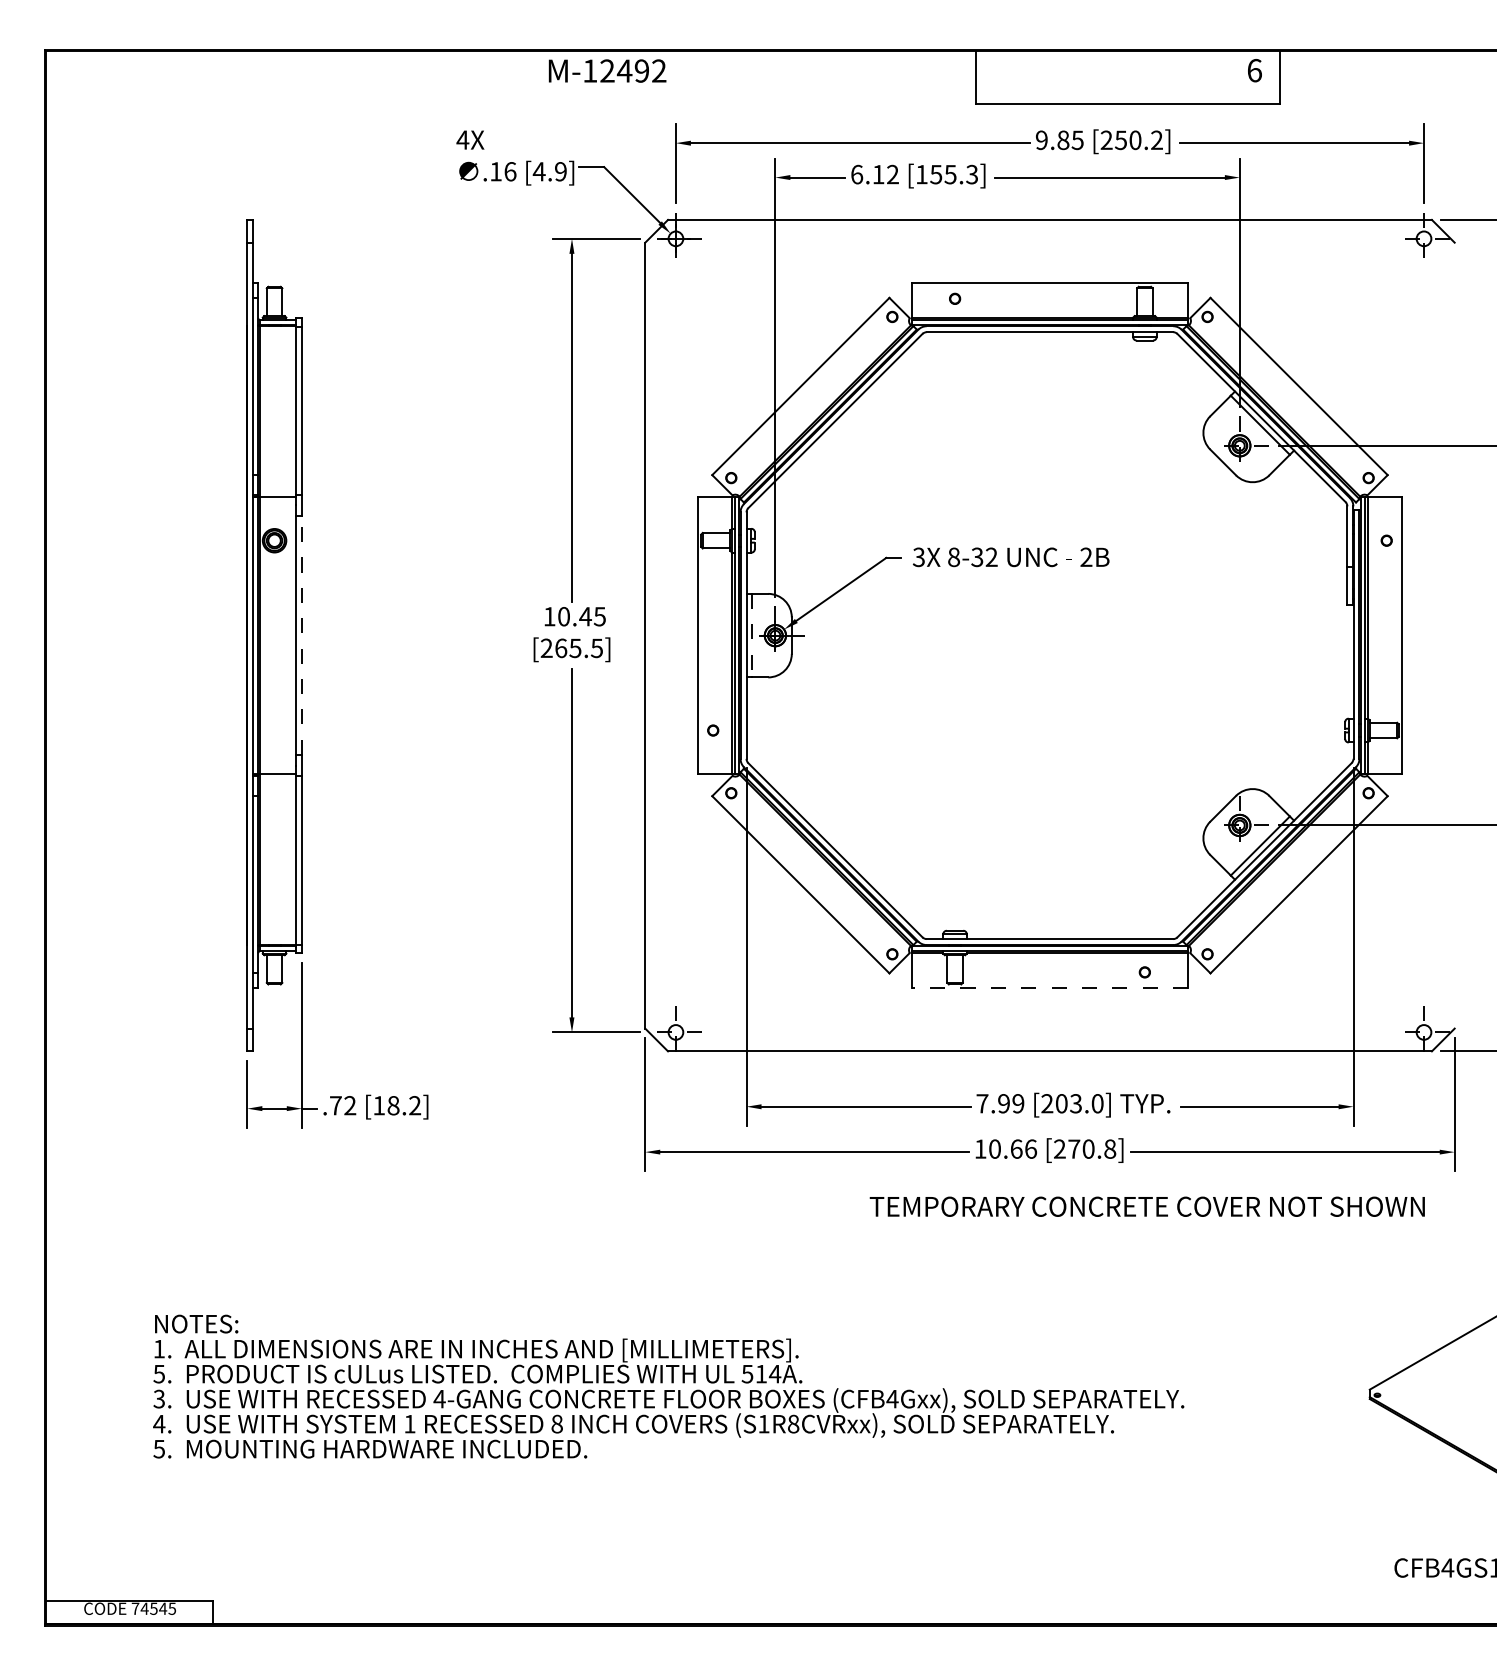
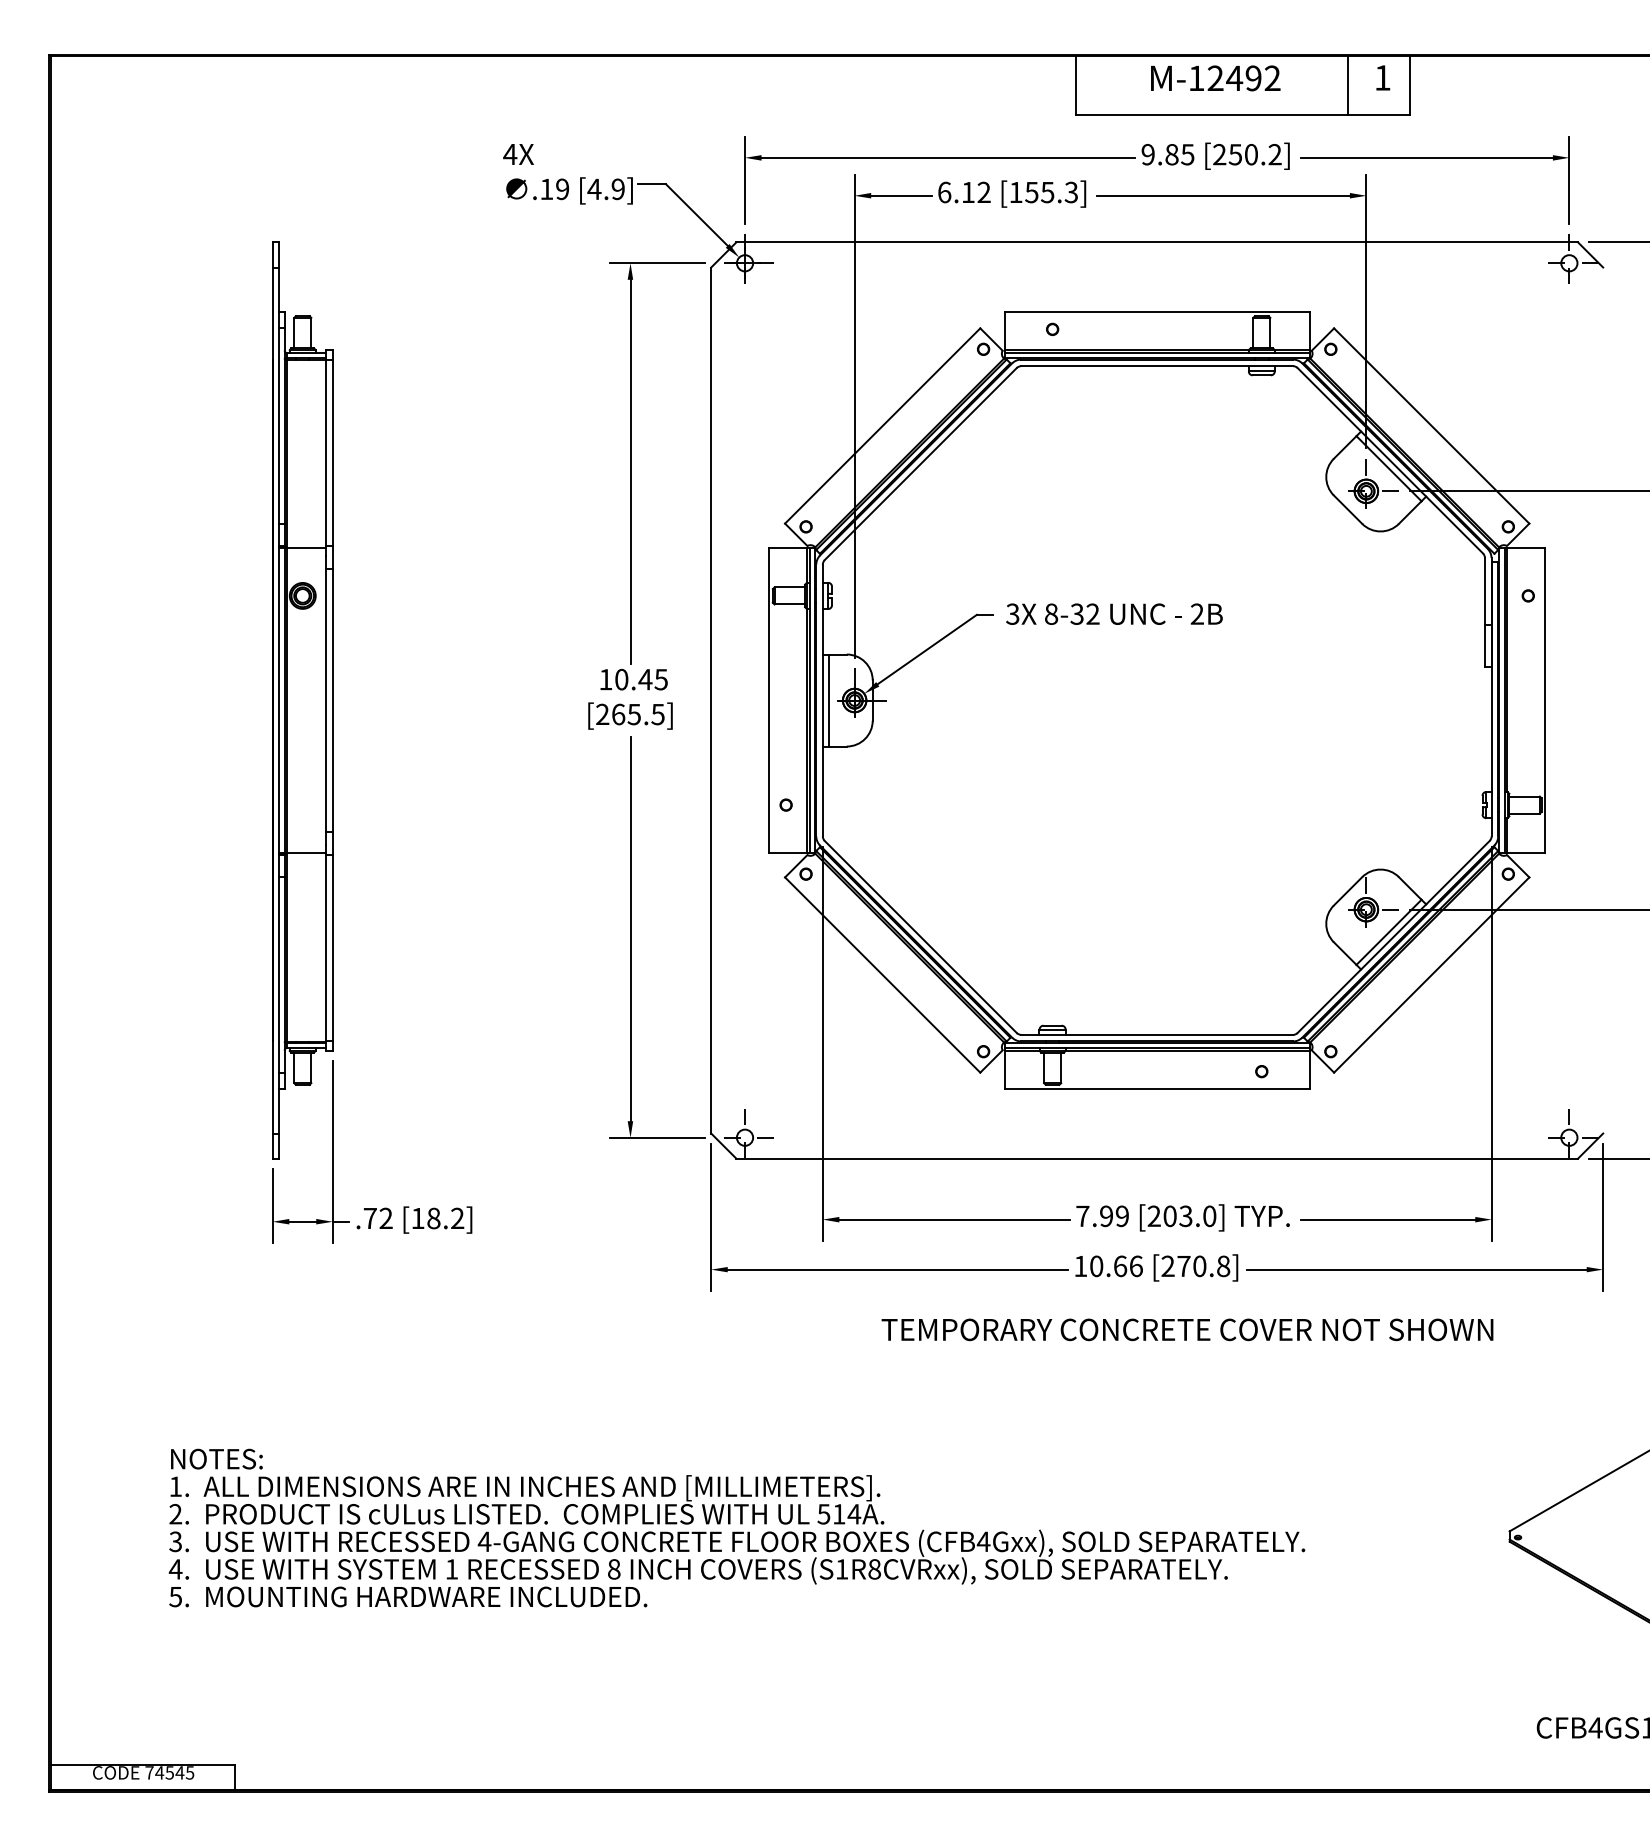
text: (1254, 70) -> (1382, 77), 6 -> 1
text: (607, 71) -> (1215, 78), moved
line: (1222, 77) -> (1347, 85), added
text: (510, 171) -> (562, 189), .16 -> .19
line: (301, 635) -> (332, 700), dashed -> solid
line: (752, 636) -> (829, 701), dashed -> solid
line: (1049, 987) -> (1156, 1088), dashed -> solid
text: (1147, 1206) -> (1187, 1329), moved
text: (159, 1374) -> (175, 1514), 5. -> 2.

